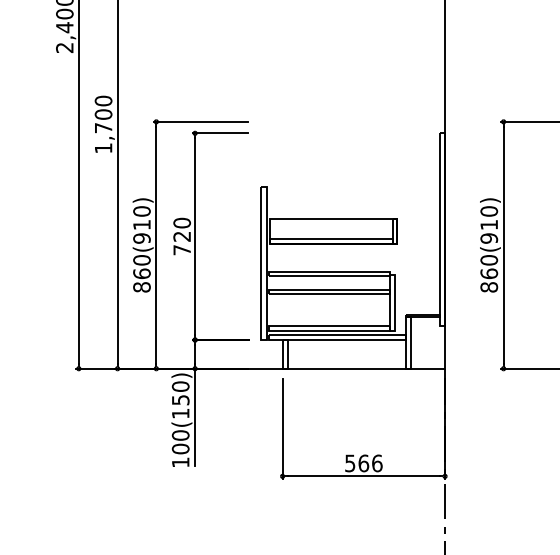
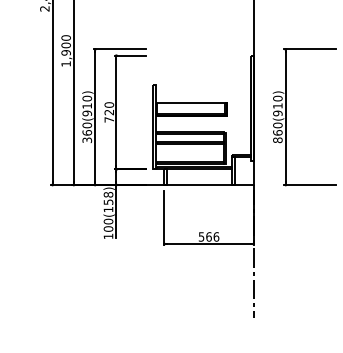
text: (102, 127) -> (65, 52), 1,700 -> 1,900
text: (142, 287) -> (87, 140), 860(910) -> 360(910)
text: (180, 386) -> (108, 194), 100(150) -> 100(158)

